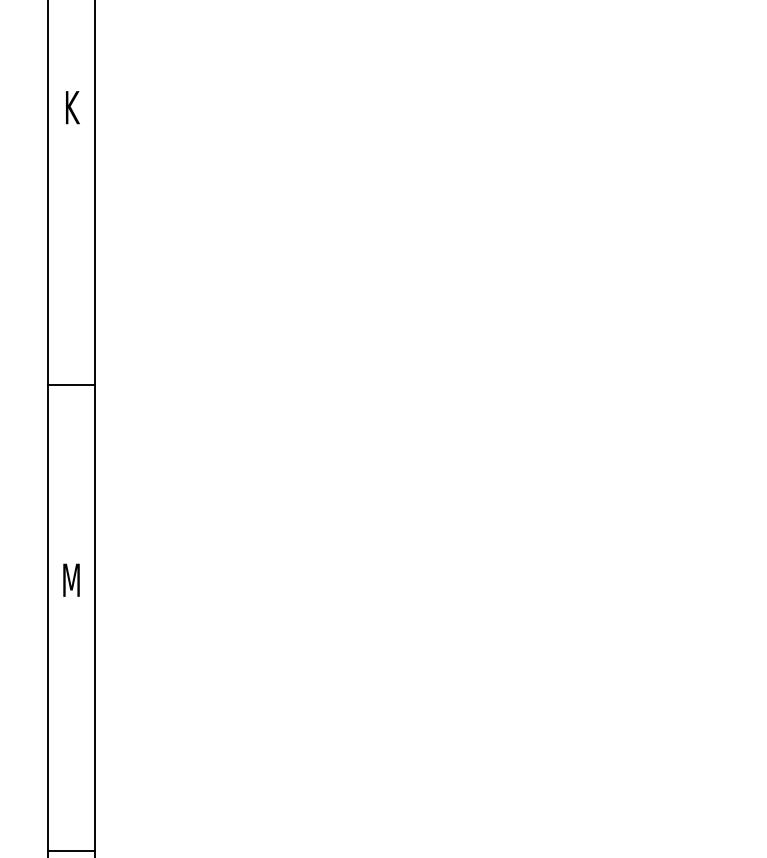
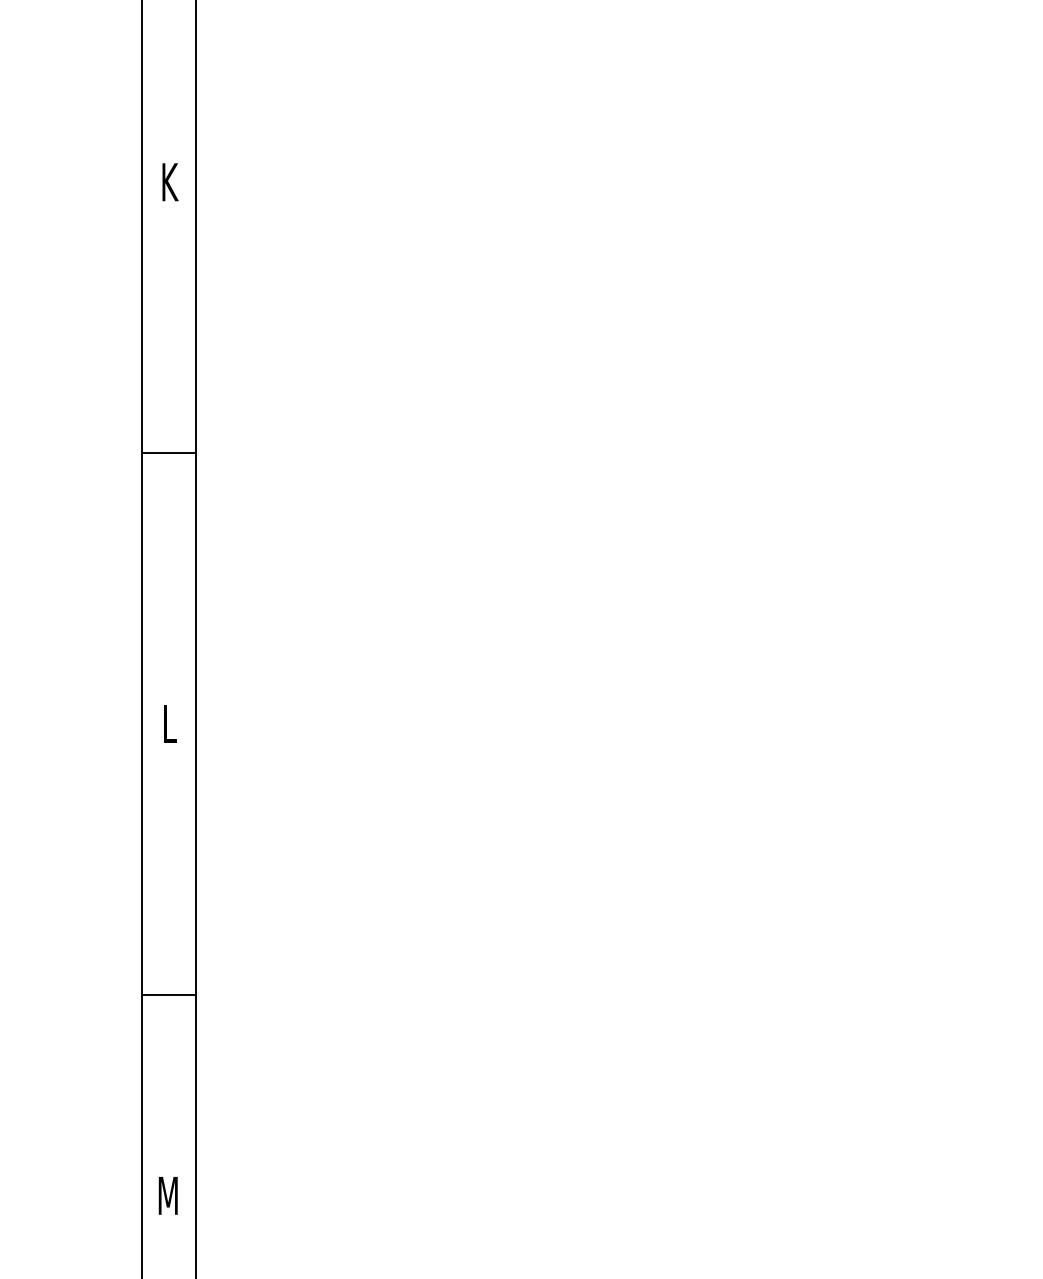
line: (71, 385) -> (169, 453), moved
text: (71, 580) -> (168, 724), M -> L
line: (71, 850) -> (169, 995), moved

